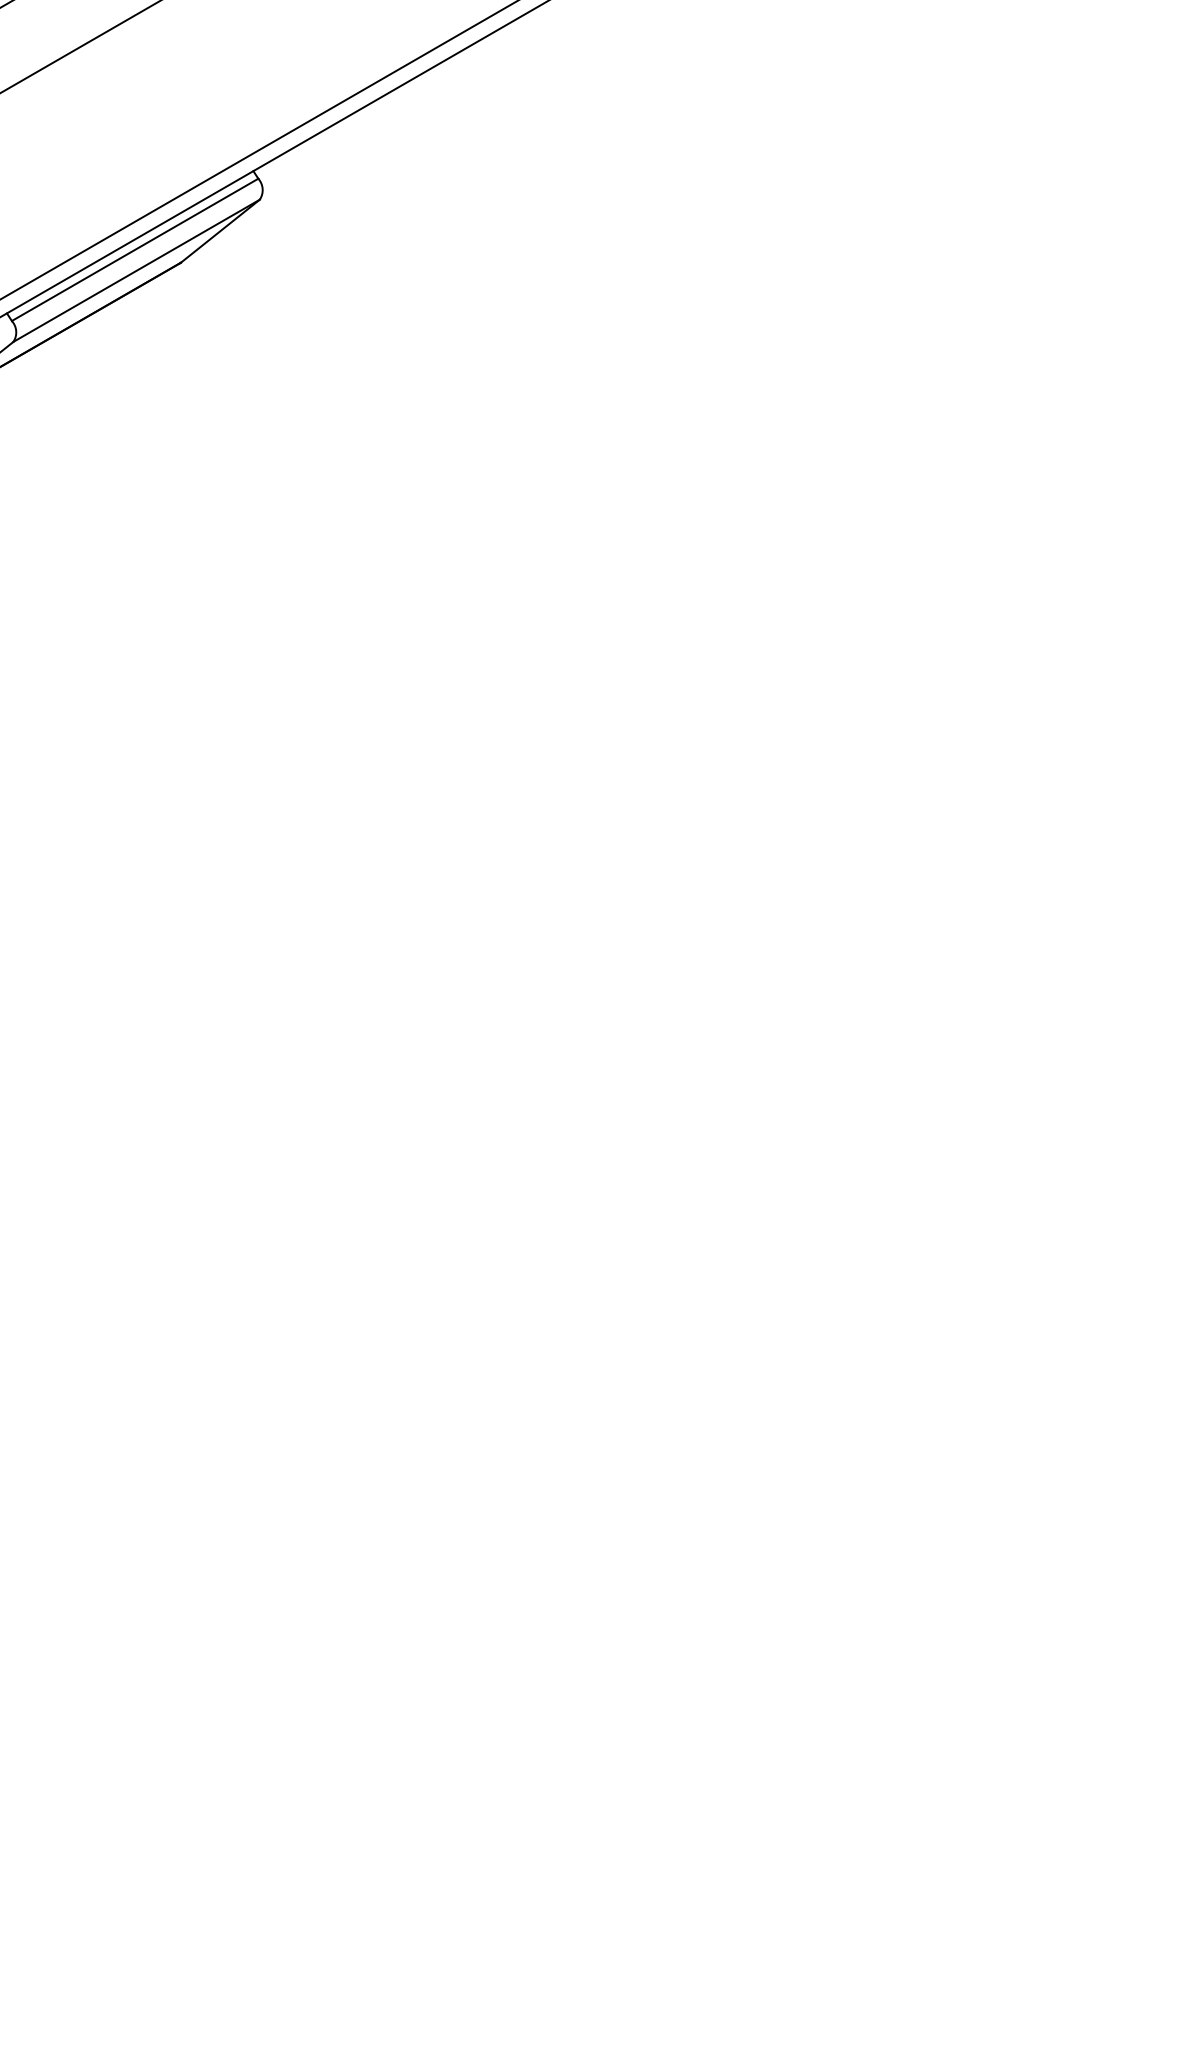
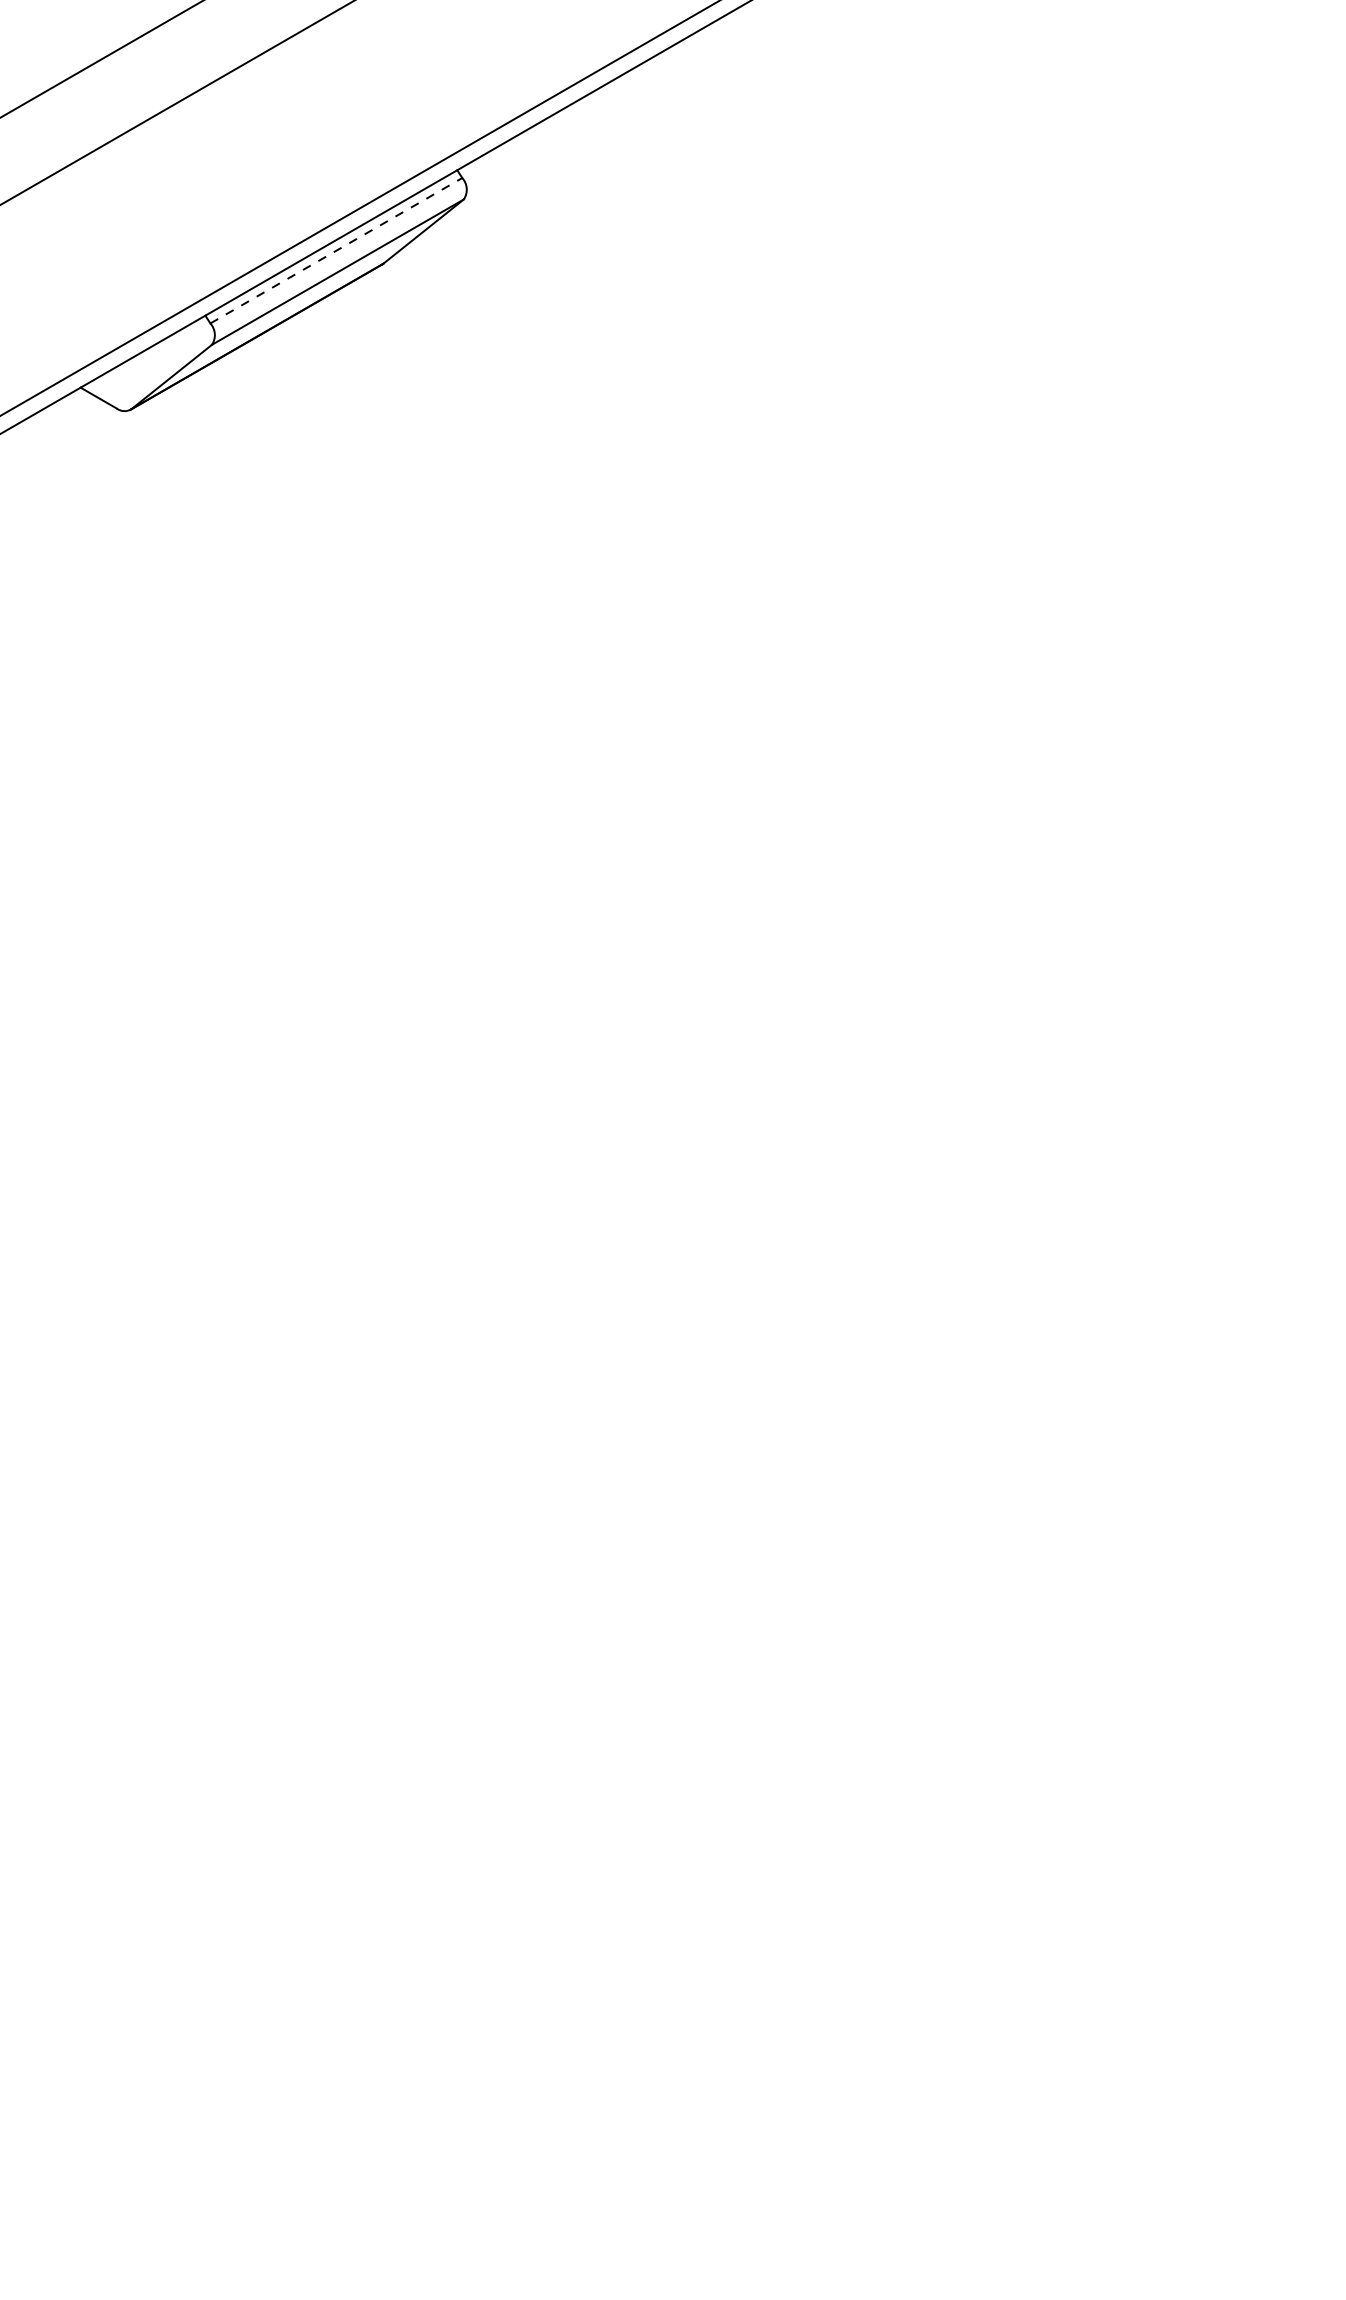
line: (135, 249) -> (336, 250), solid -> dashed

